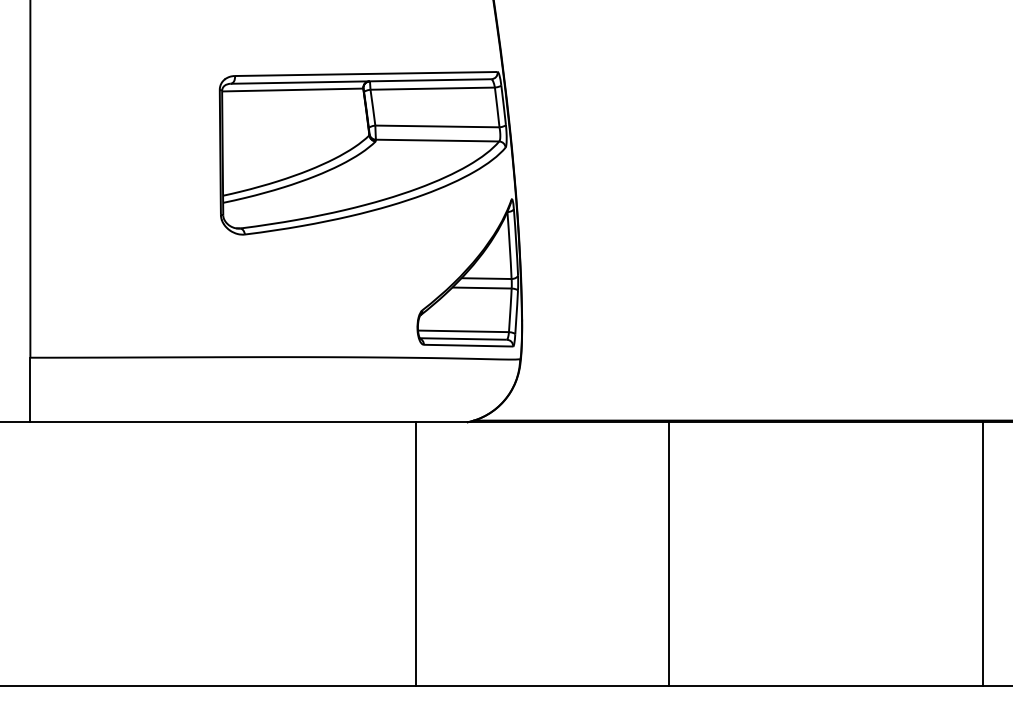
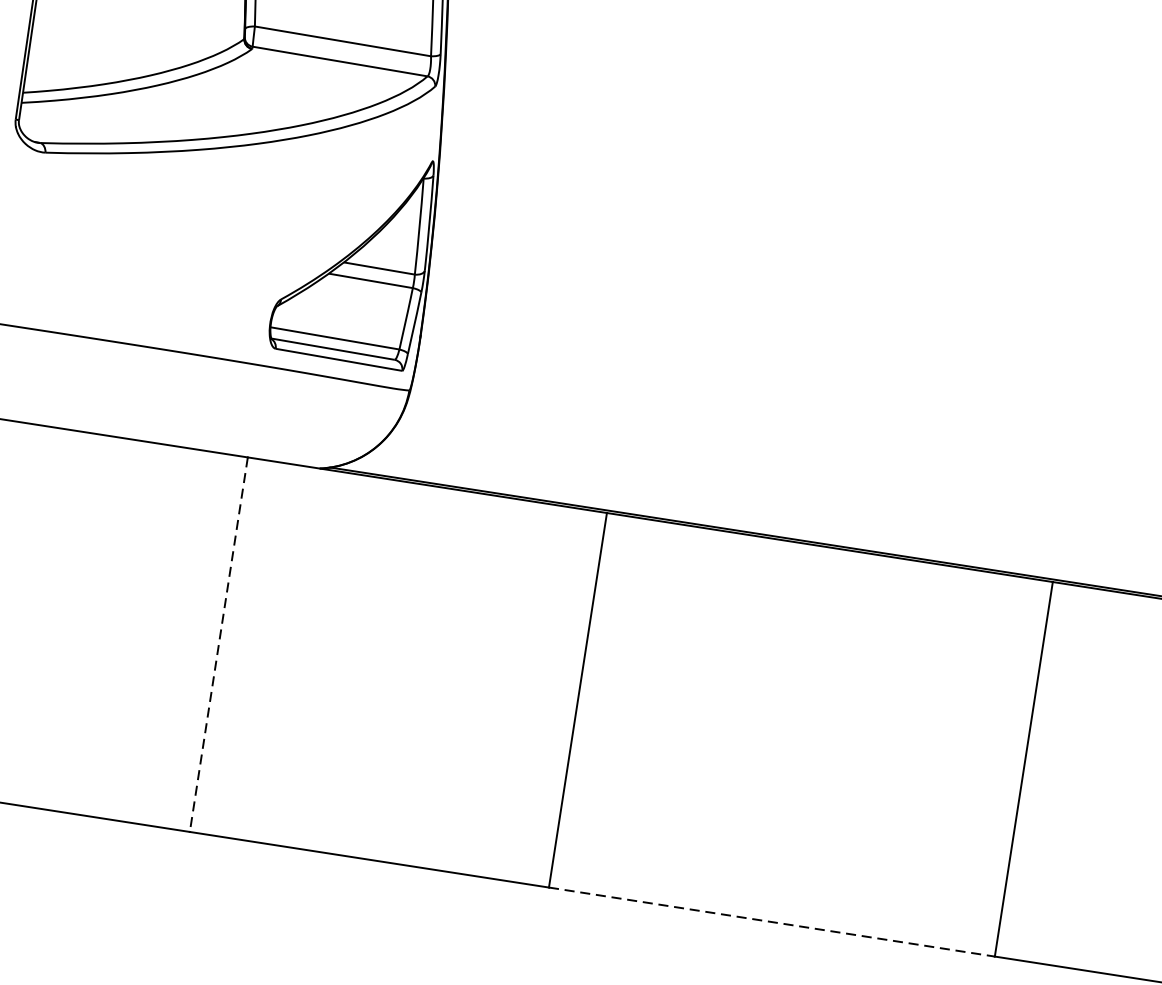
line: (416, 554) -> (219, 645), solid -> dashed
line: (825, 685) -> (771, 921), solid -> dashed

